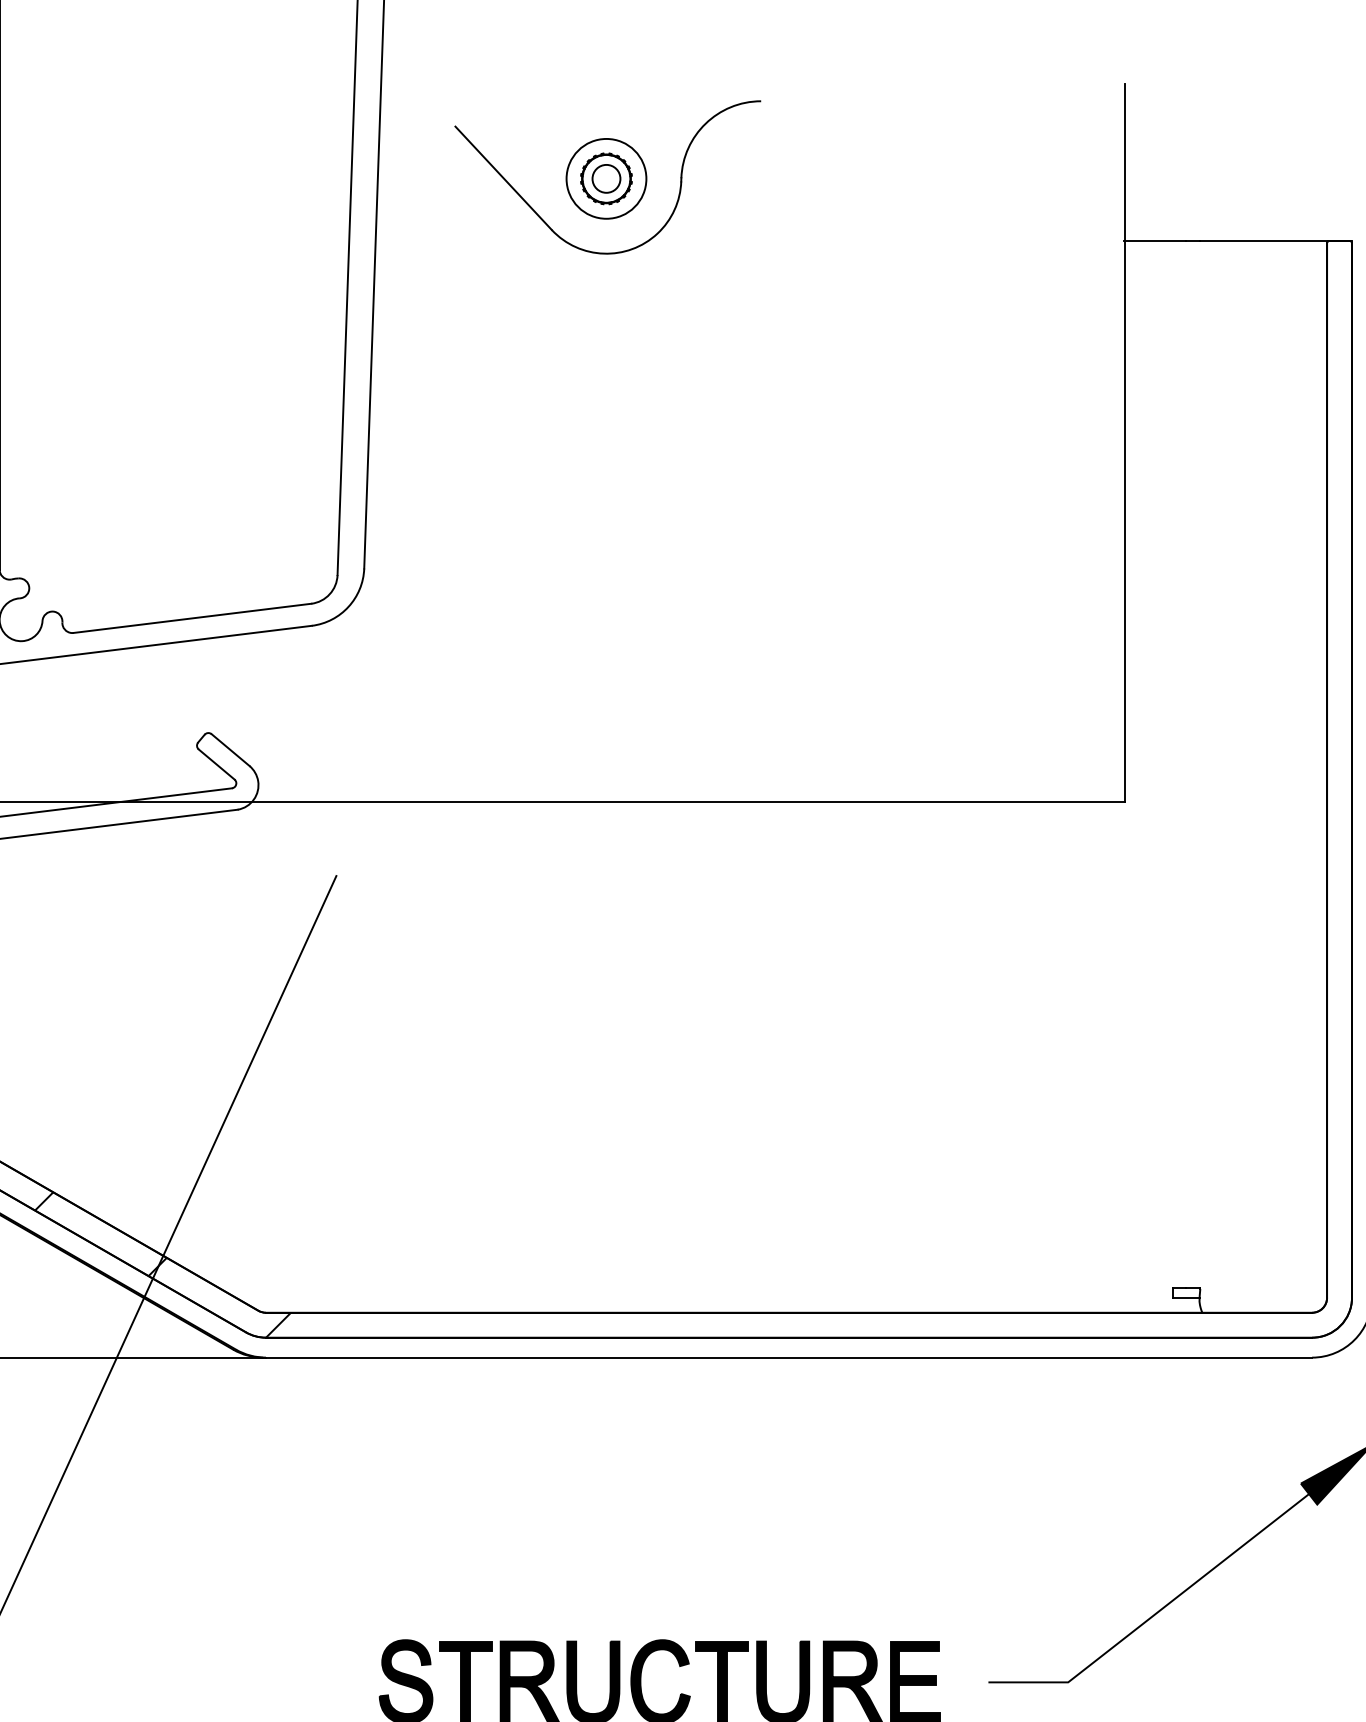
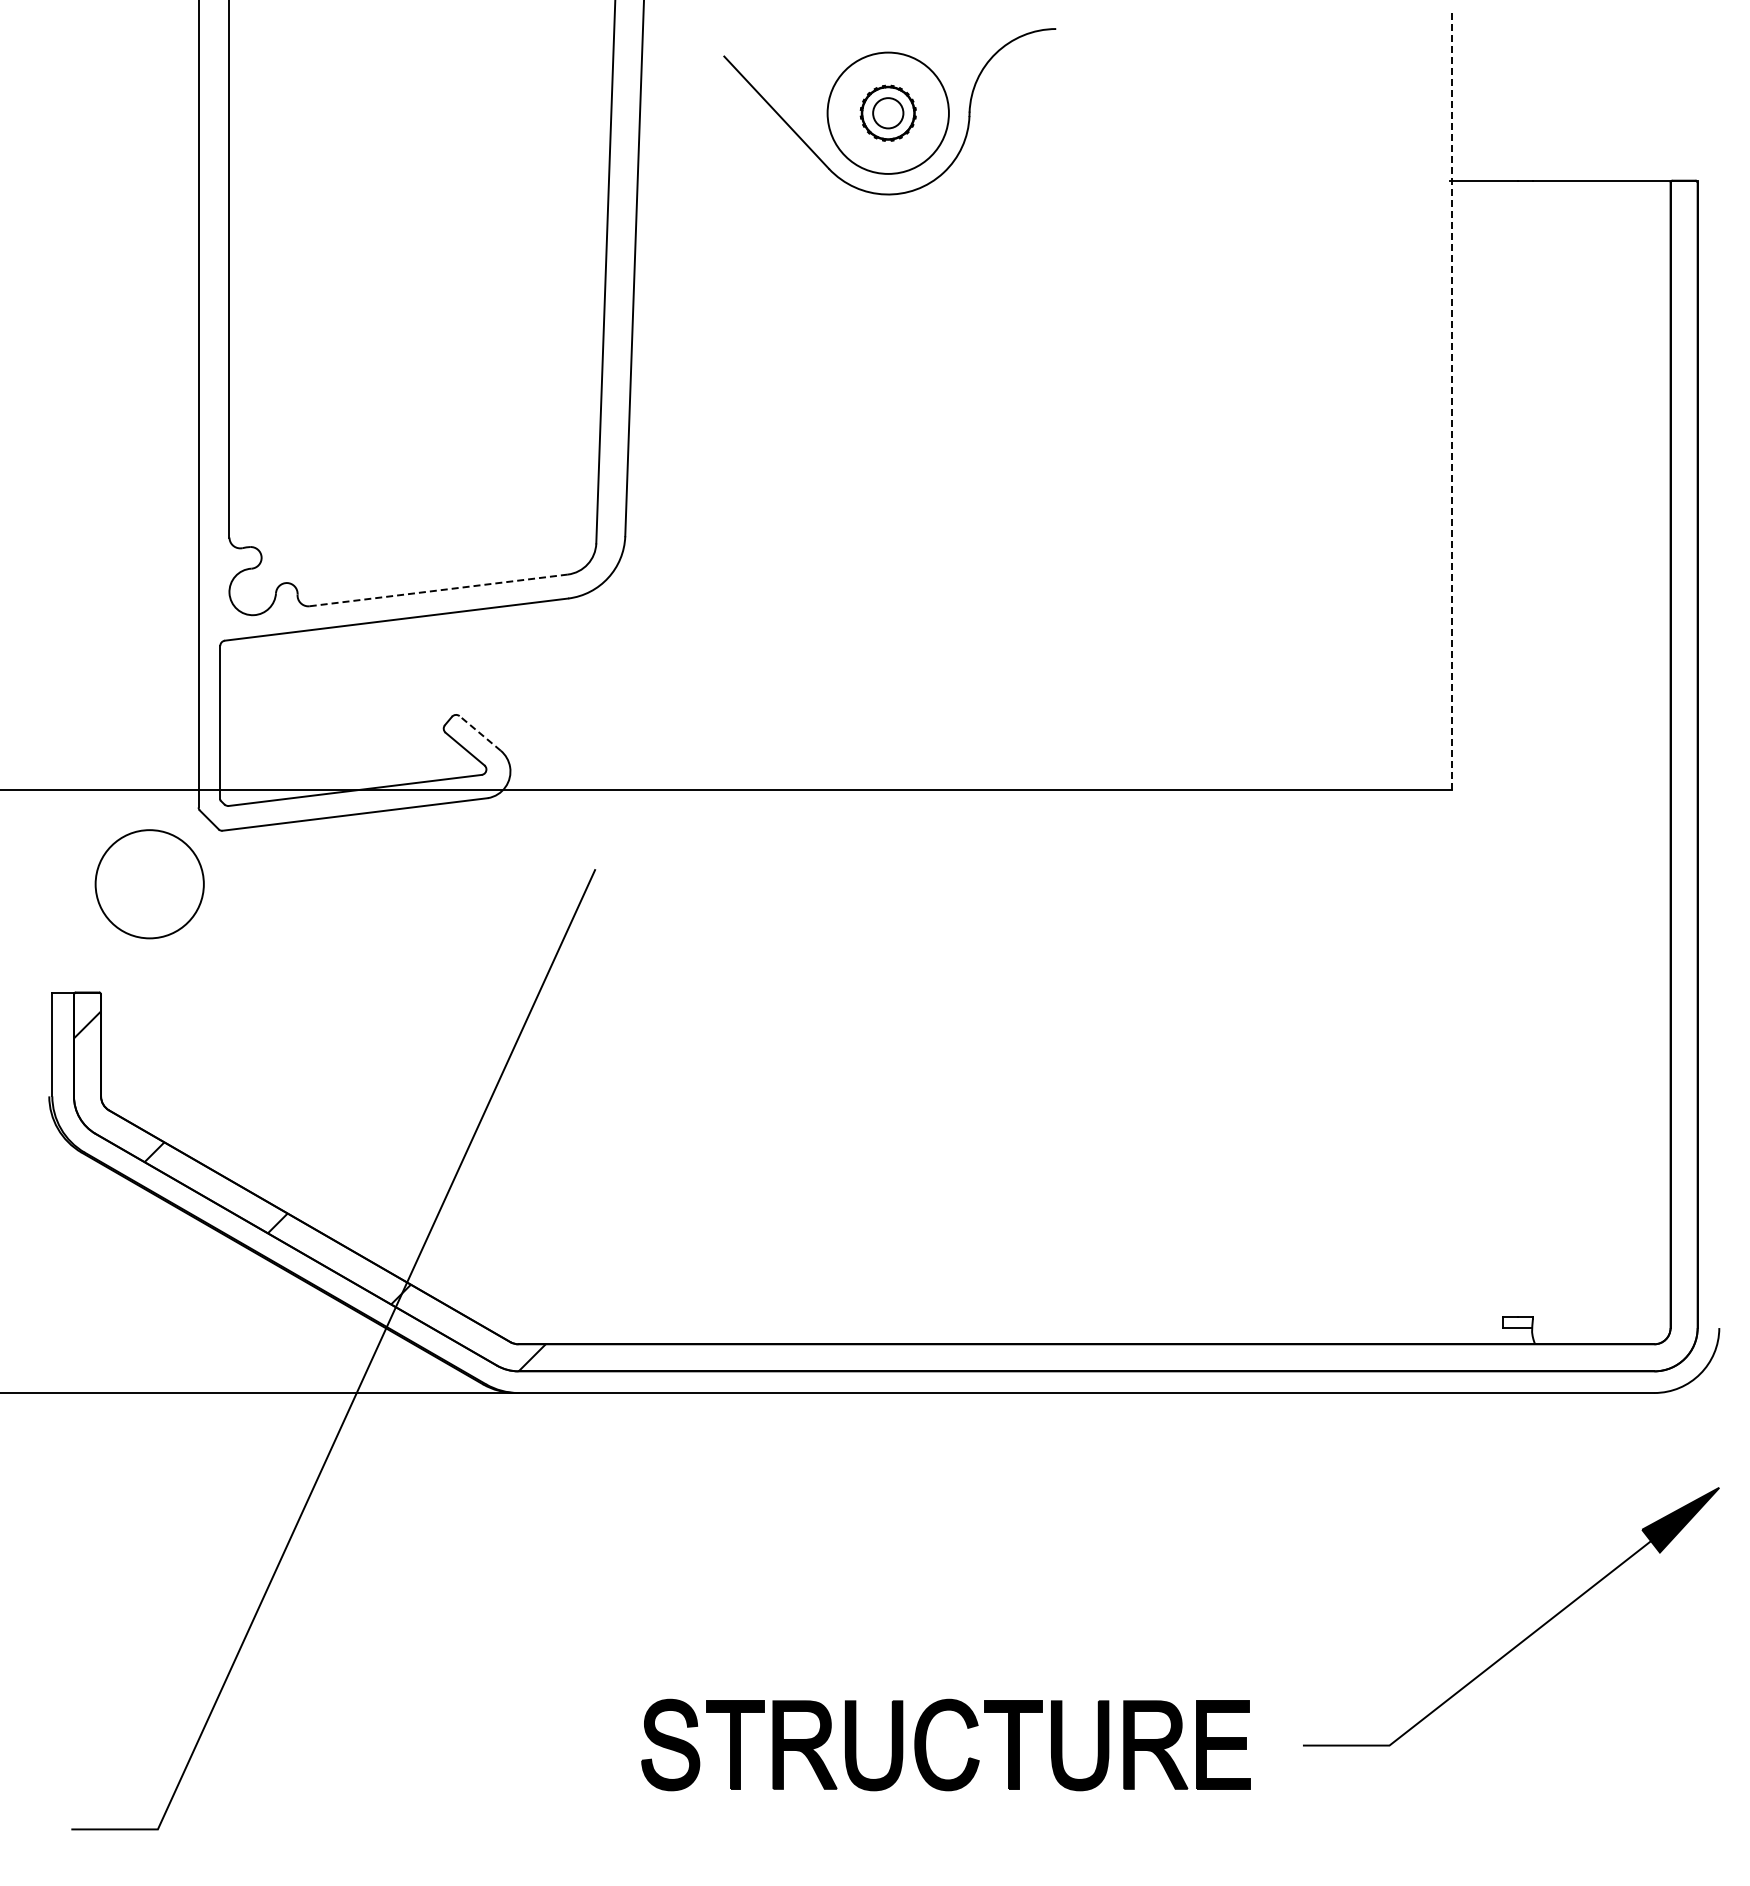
circle: (605, 178) -> (887, 112), size x1.4
line: (1125, 443) -> (1451, 400), solid -> dashed
line: (192, 618) -> (438, 590), solid -> dashed
line: (230, 750) -> (480, 733), solid -> dashed

